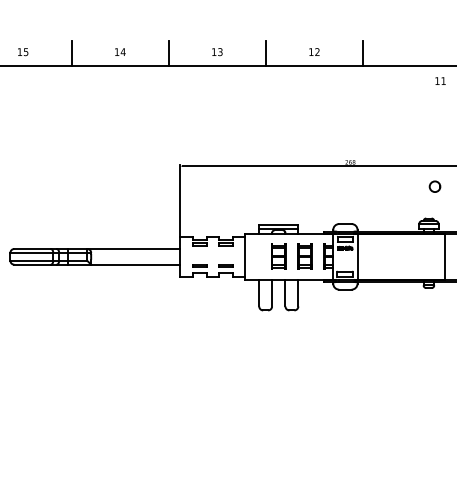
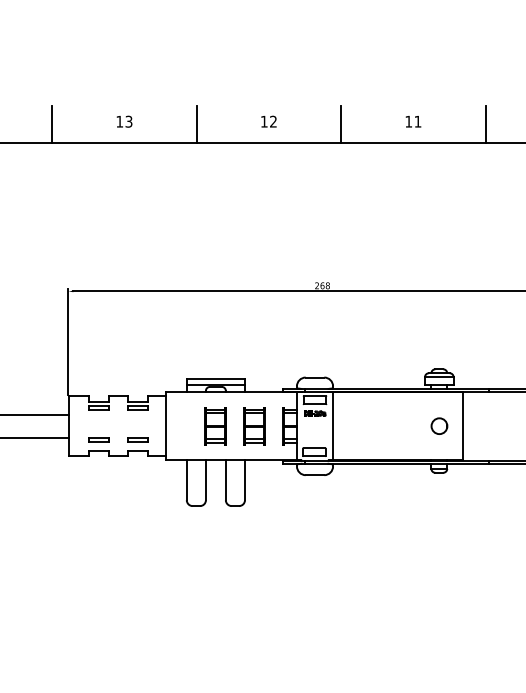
text: (440, 80) -> (413, 120), moved
part: (434, 186) -> (438, 425), moved

